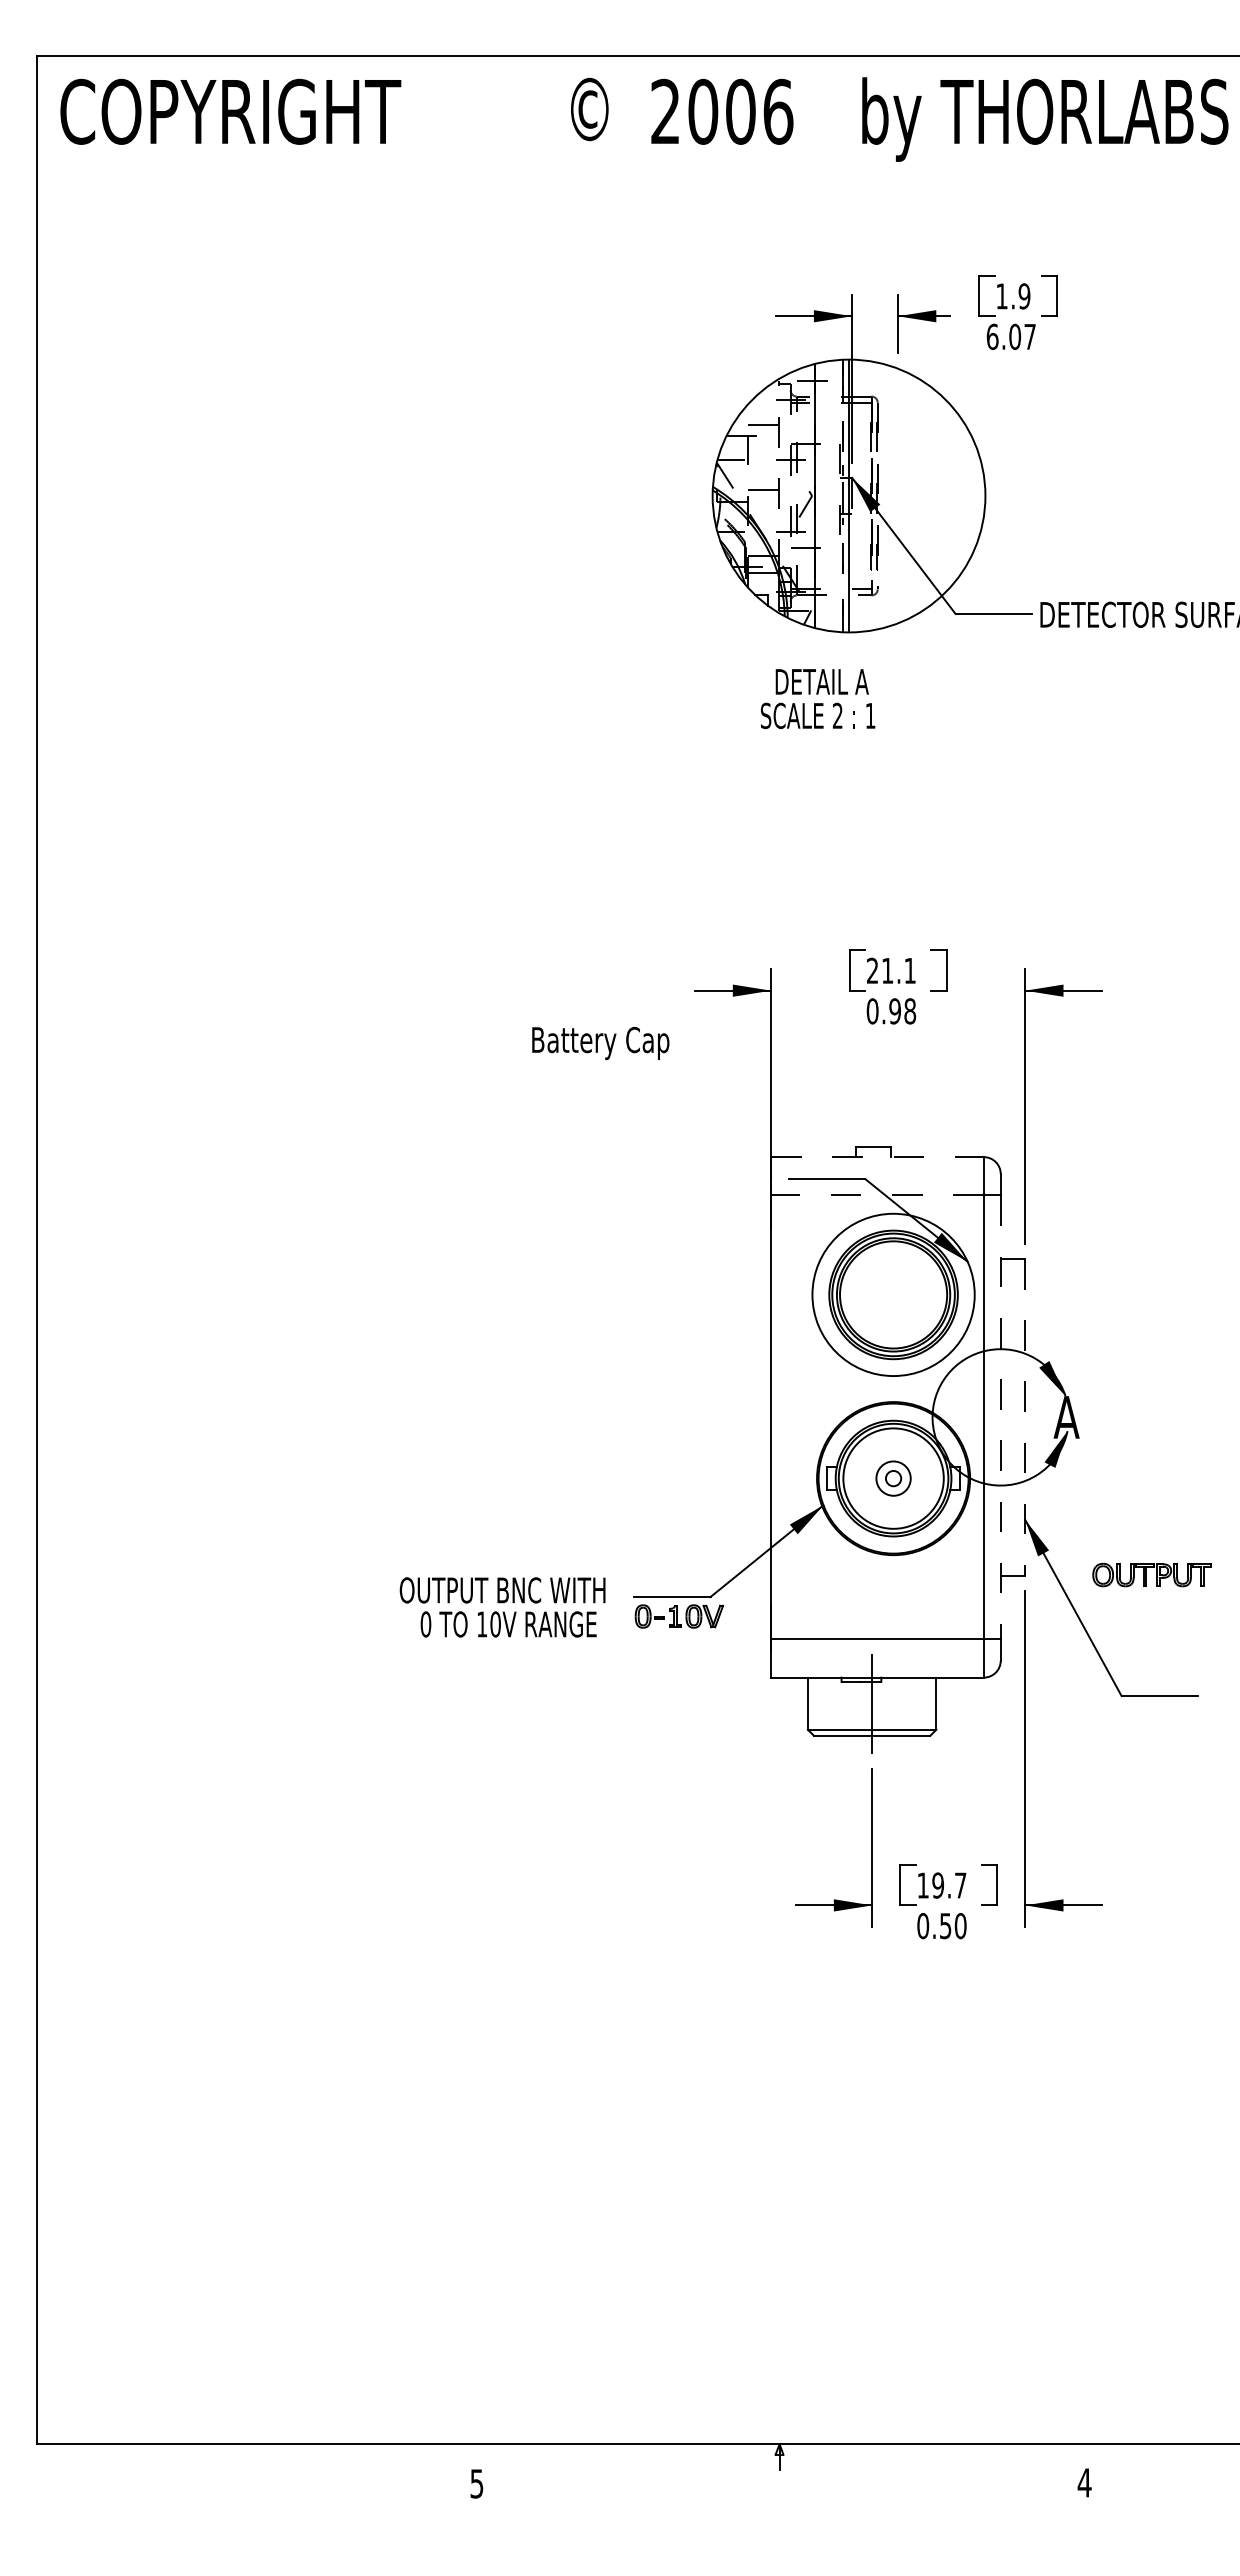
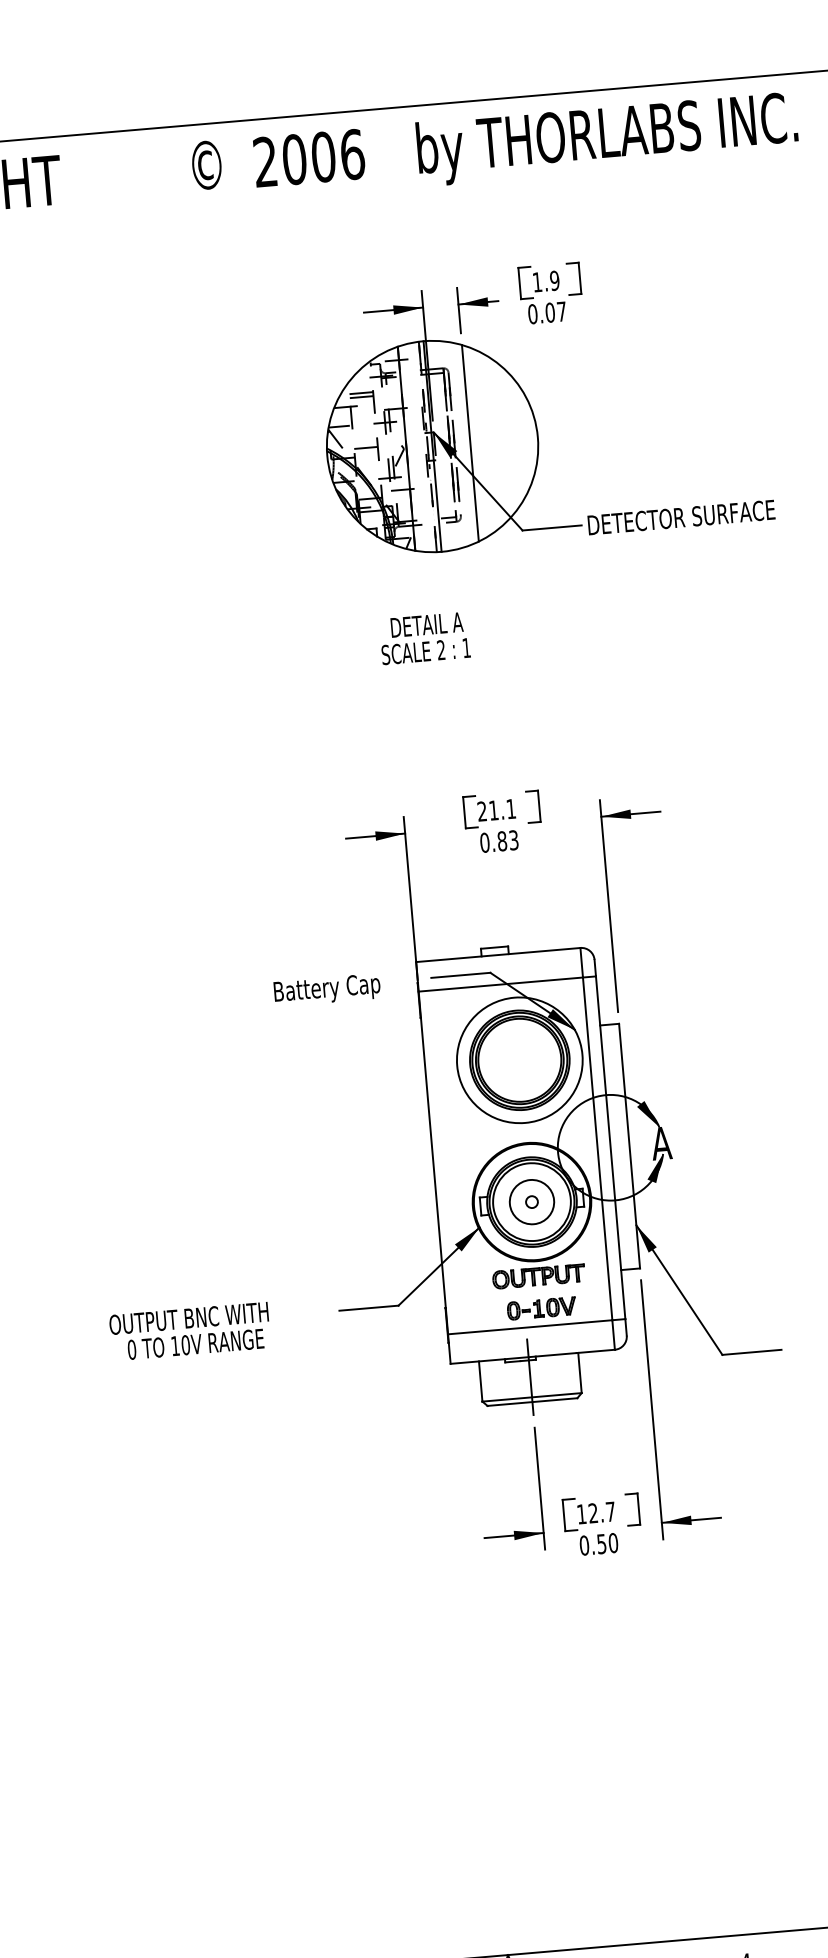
text: (992, 336) -> (532, 313), 6.07 -> 0.07
line: (763, 419) -> (361, 393), added
line: (898, 495) -> (470, 442), added
text: (818, 699) -> (425, 638), moved
text: (902, 1011) -> (507, 840), 0.98 -> 0.83
text: (600, 1042) -> (327, 989), moved
line: (878, 1157) -> (499, 955), dashed -> solid
line: (877, 1195) -> (500, 984), dashed -> solid
line: (1000, 1417) -> (610, 1147), dashed -> solid
line: (1025, 1417) -> (629, 1146), dashed -> solid
circle: (893, 1478) -> (531, 1202), size x1.67
part: (1151, 1574) -> (538, 1276), moved
text: (502, 1607) -> (189, 1331), moved
part: (679, 1616) -> (541, 1308), moved
text: (938, 1885) -> (593, 1513), 19.7 -> 12.7

